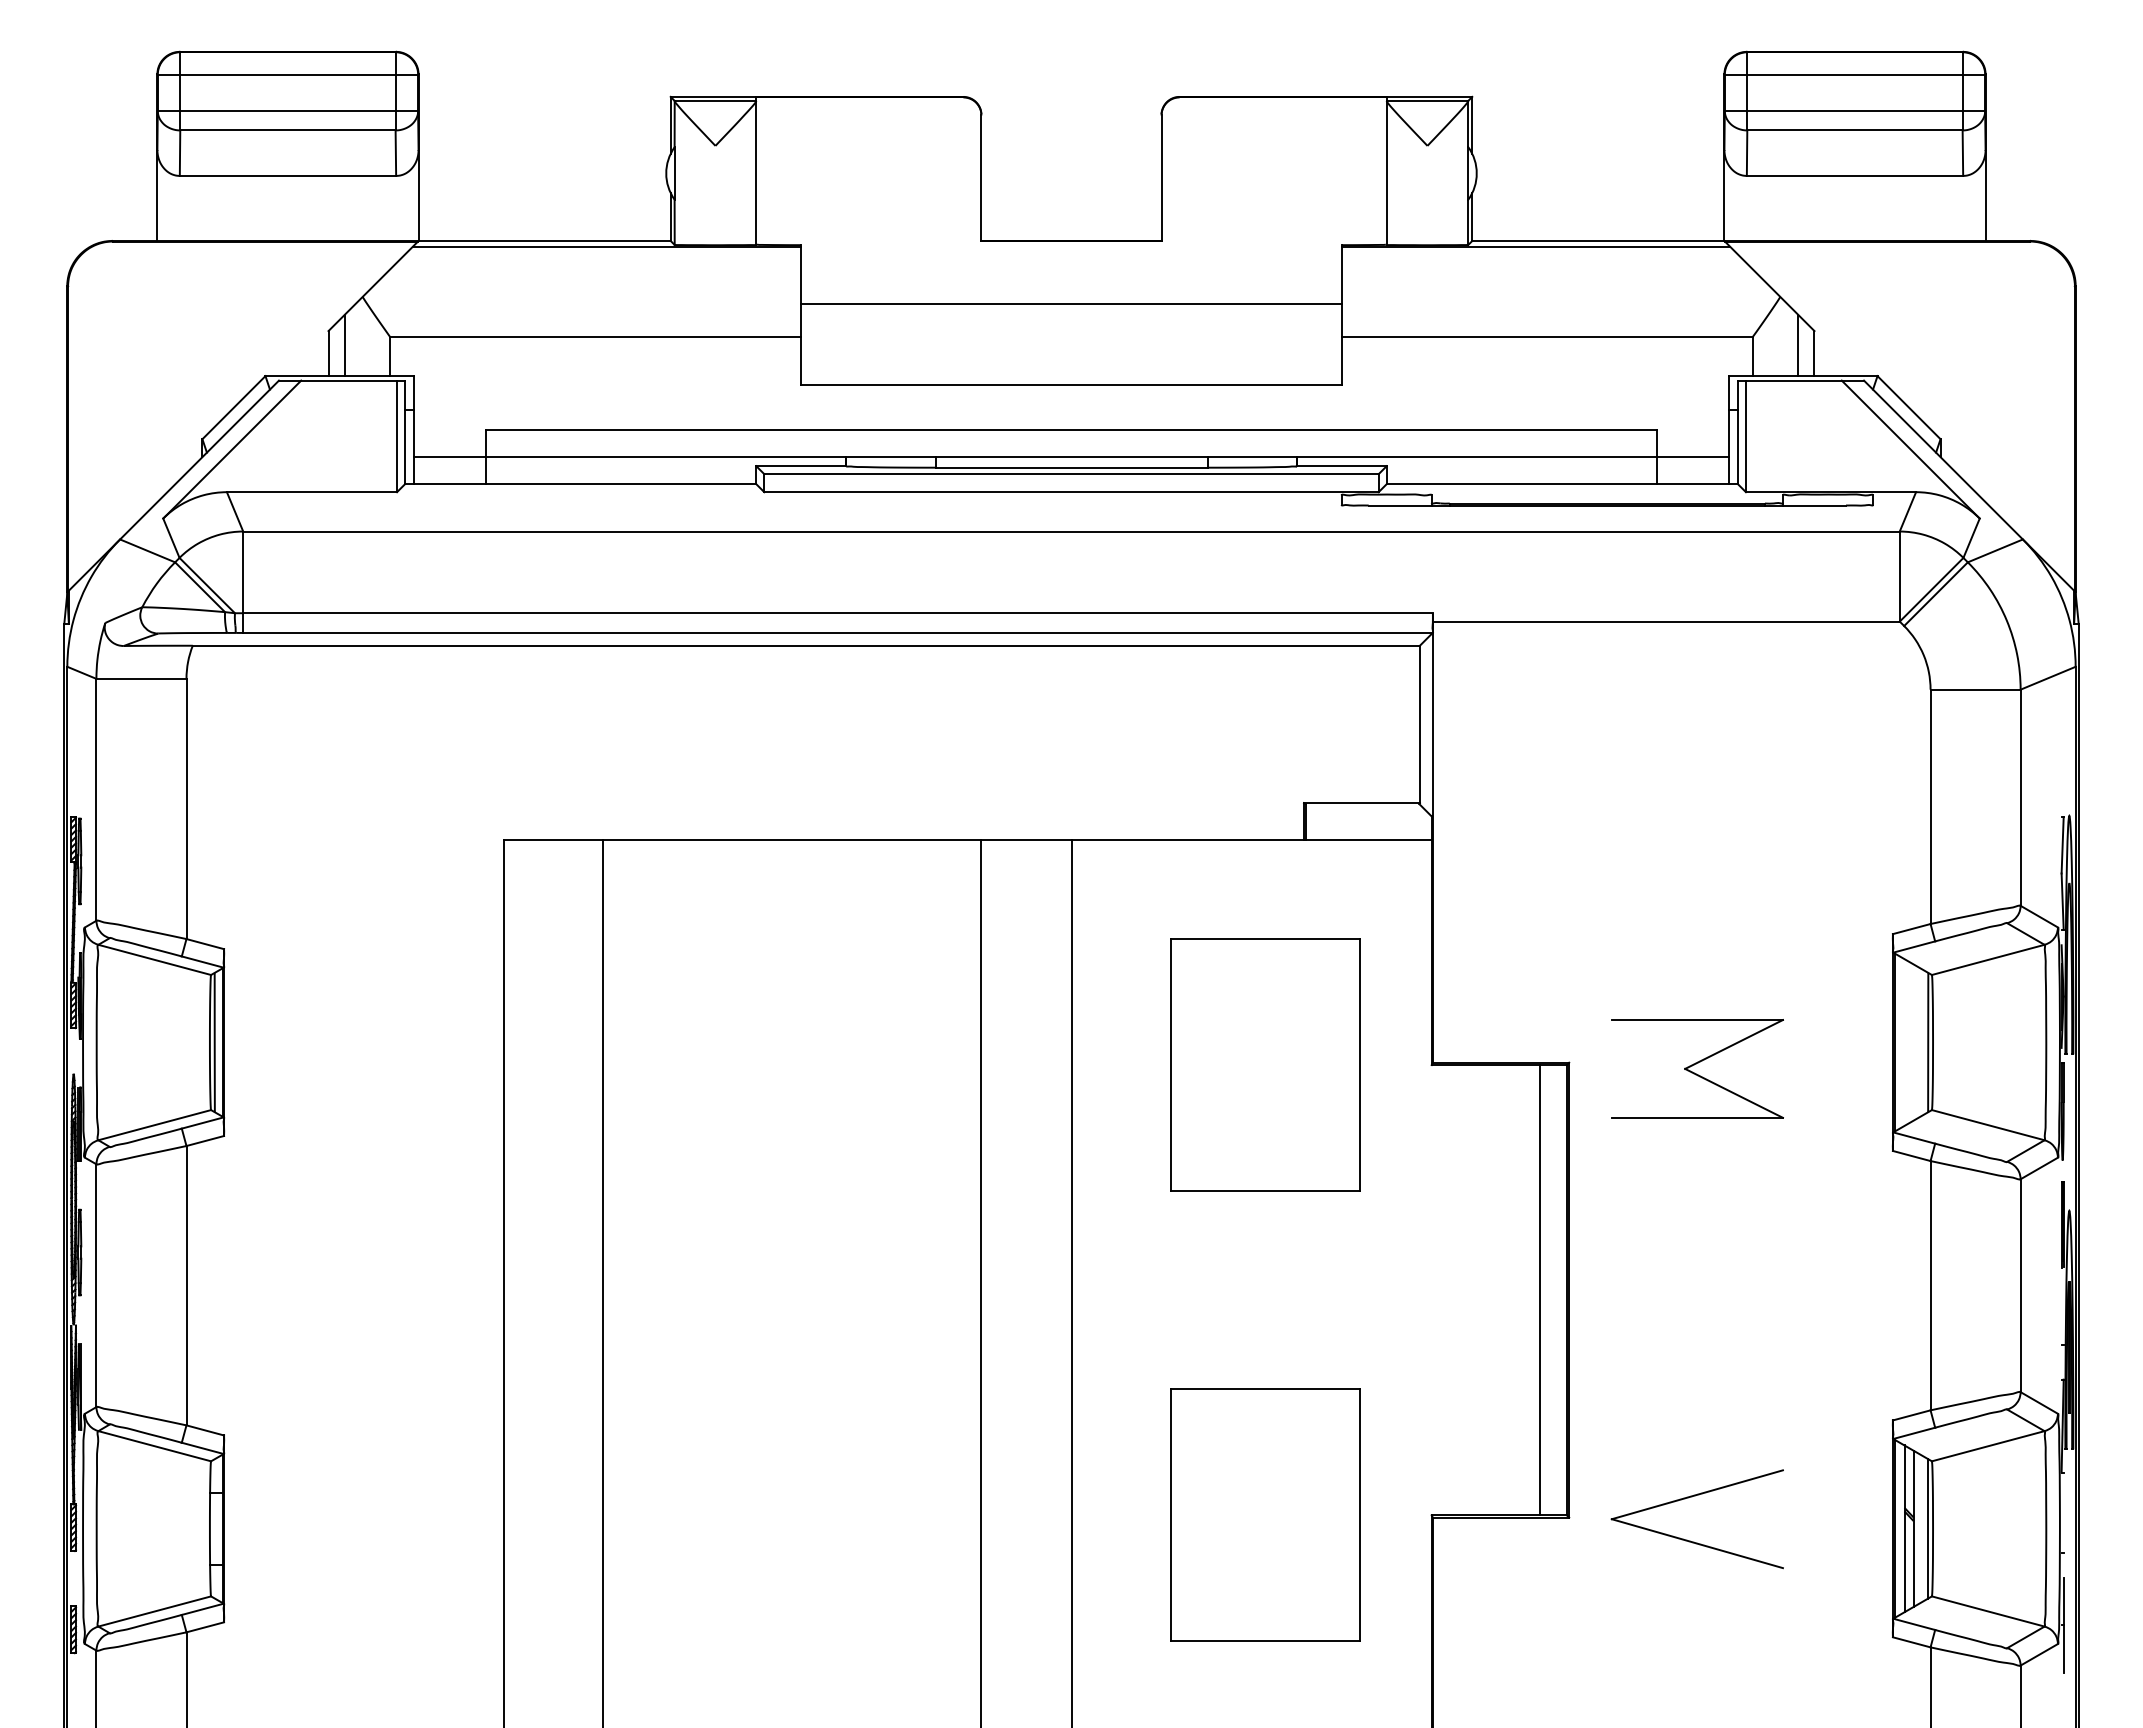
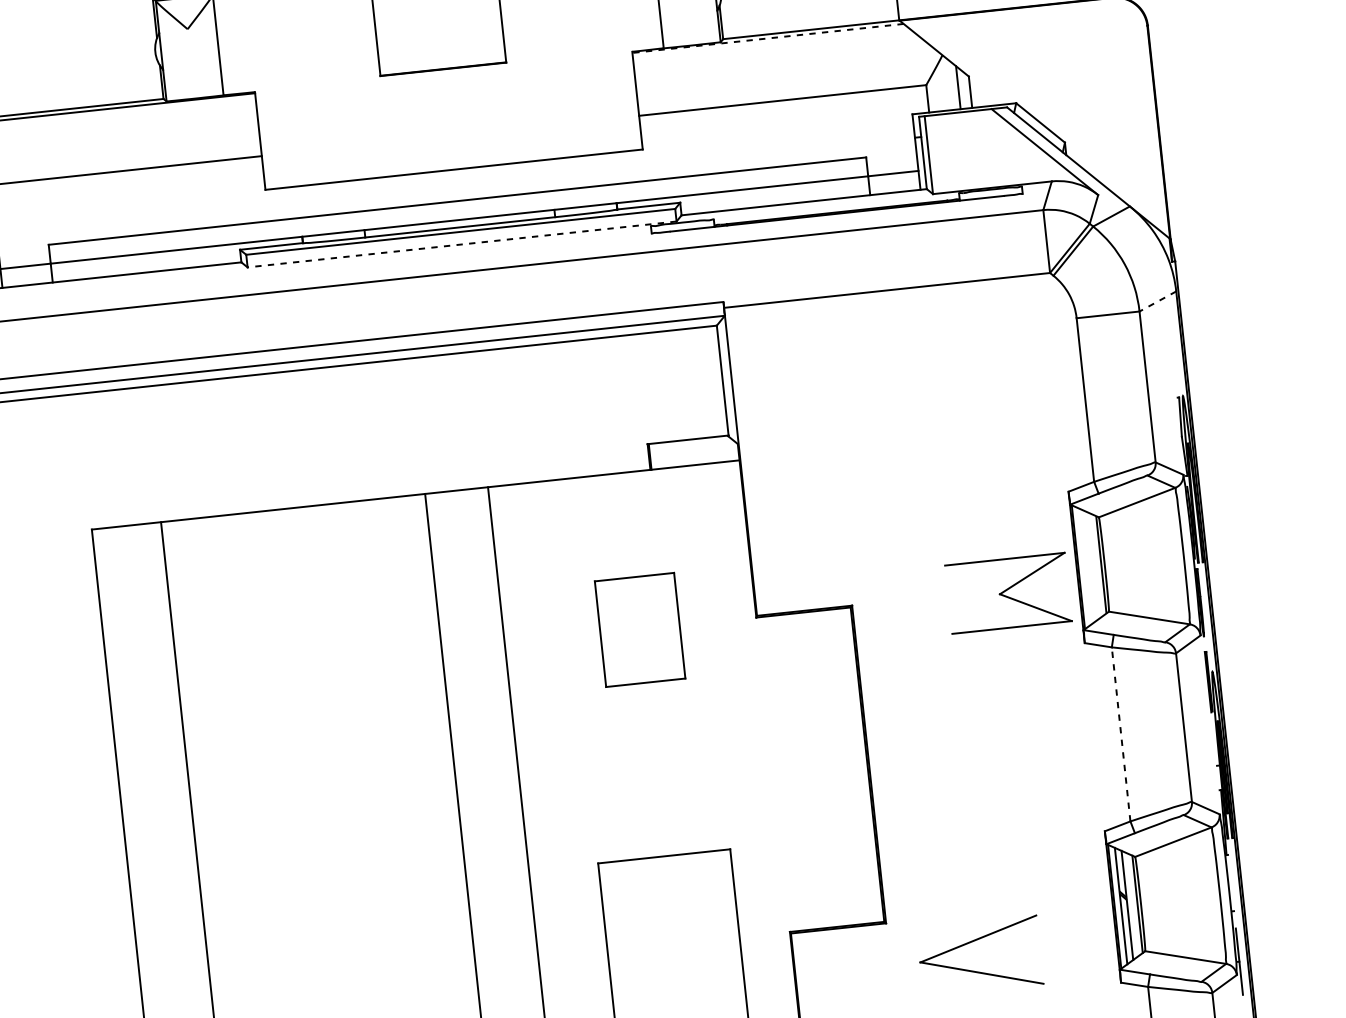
line: (1535, 246) -> (767, 38), solid -> dashed
line: (1071, 304) -> (448, 113), removed
line: (1071, 492) -> (462, 244), solid -> dashed
line: (2048, 678) -> (1158, 301), solid -> dashed
part: (1265, 1064) -> (640, 629), size x0.6
part: (1697, 1068) -> (1008, 593), moved
line: (1930, 1285) -> (1121, 734), solid -> dashed
line: (1539, 1290) -> (848, 766), removed
part: (1690, 1540) -> (976, 971), moved

